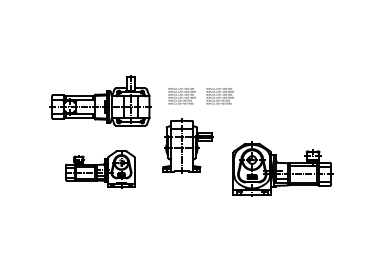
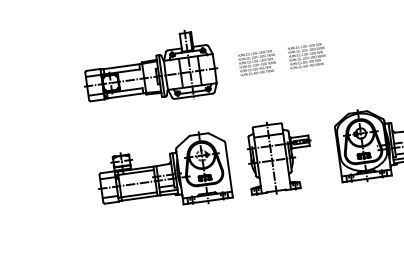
part: (100, 100) -> (149, 68), moved
part: (187, 145) -> (279, 156), moved
part: (99, 168) -> (162, 172), size x1.43

